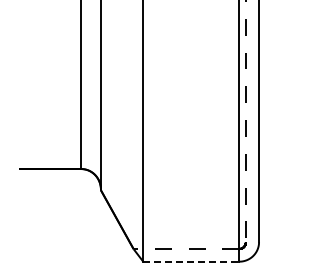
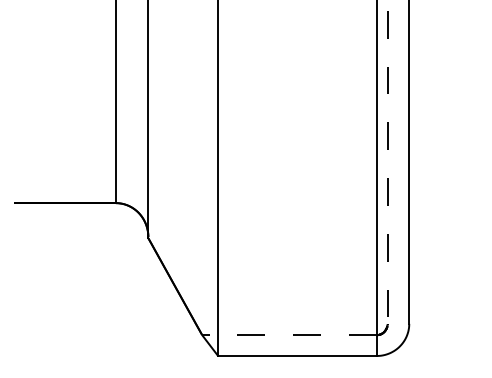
line: (191, 261) -> (297, 355), dashed -> solid

